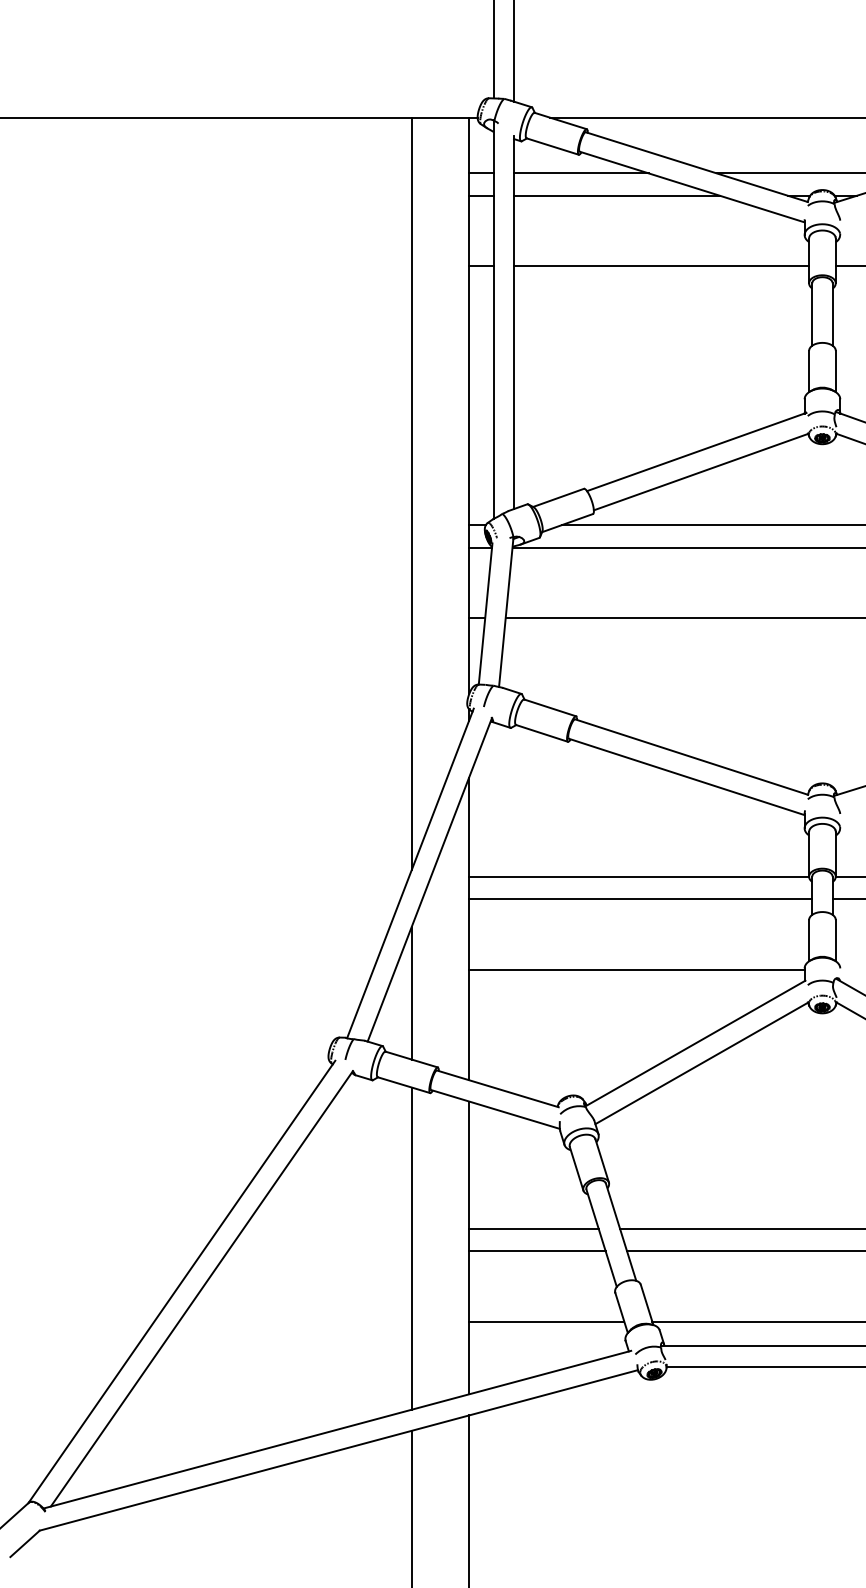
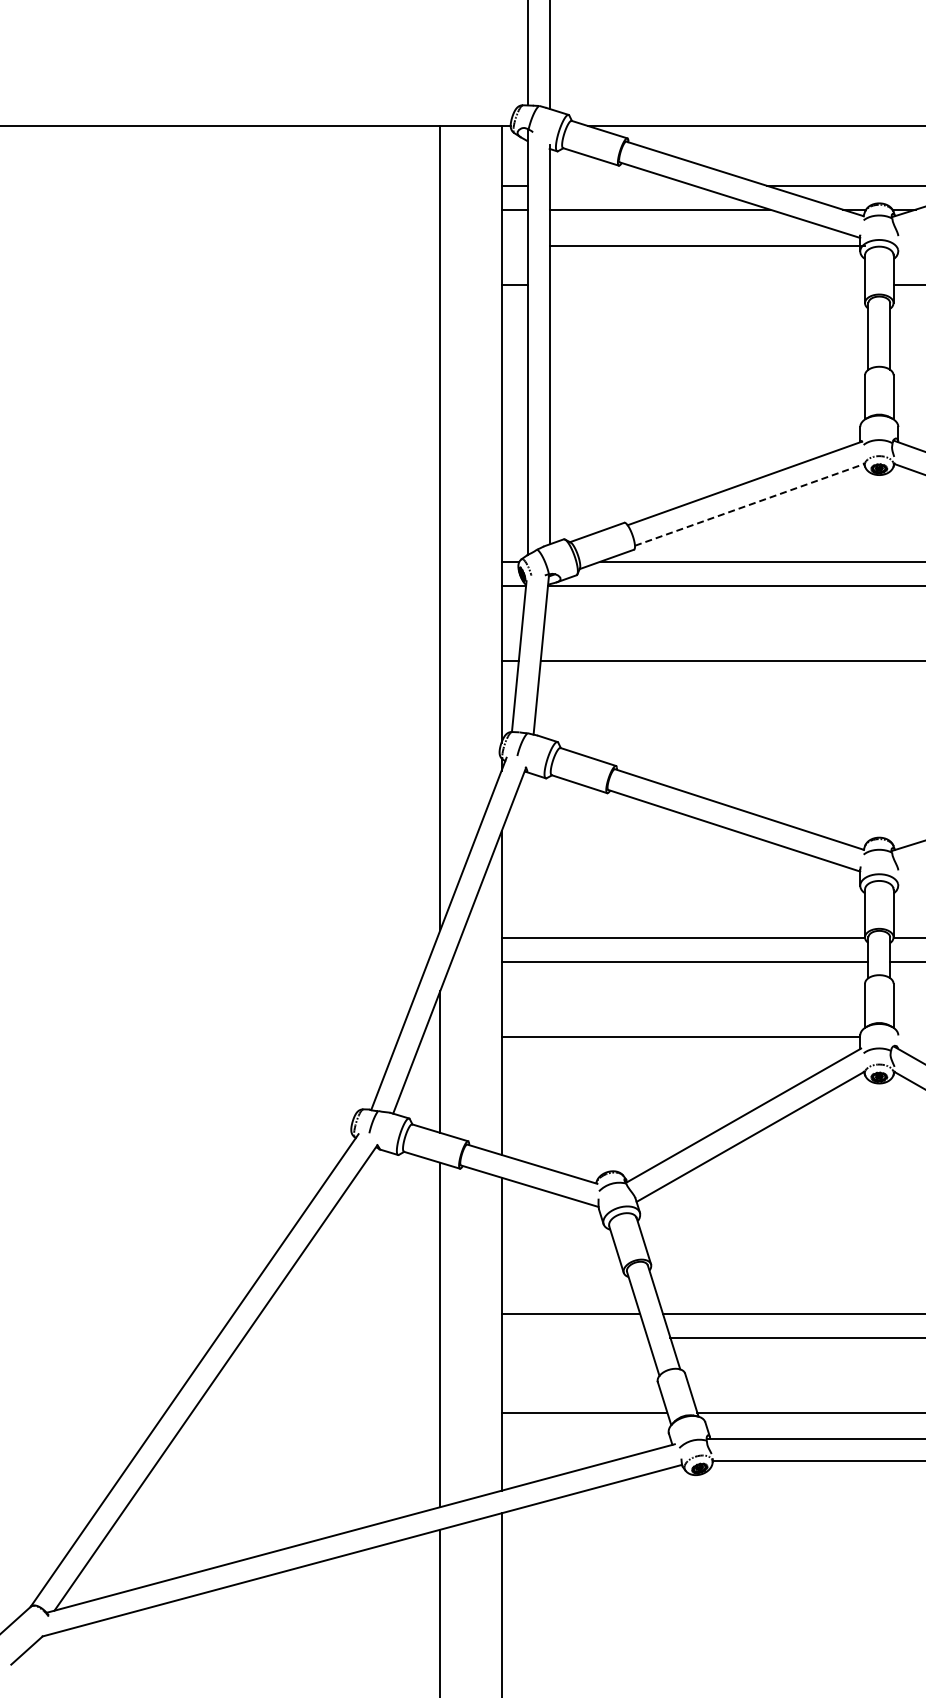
line: (581, 173) -> (621, 185), removed
line: (661, 265) -> (707, 245), moved
line: (701, 471) -> (749, 504), solid -> dashed
line: (537, 1250) -> (574, 1337), removed

